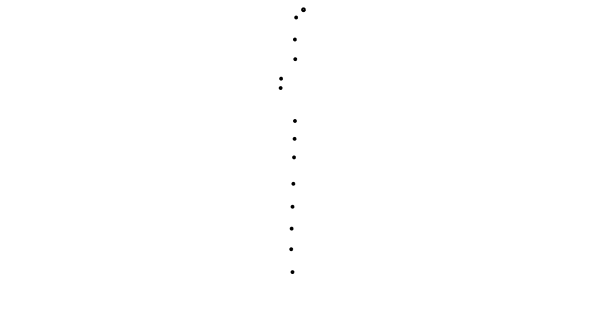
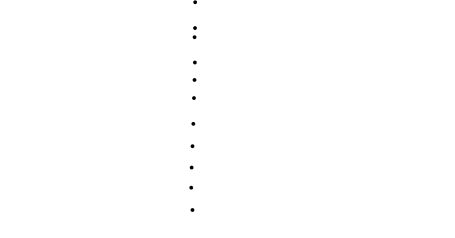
part: (280, 82) -> (194, 31), moved

